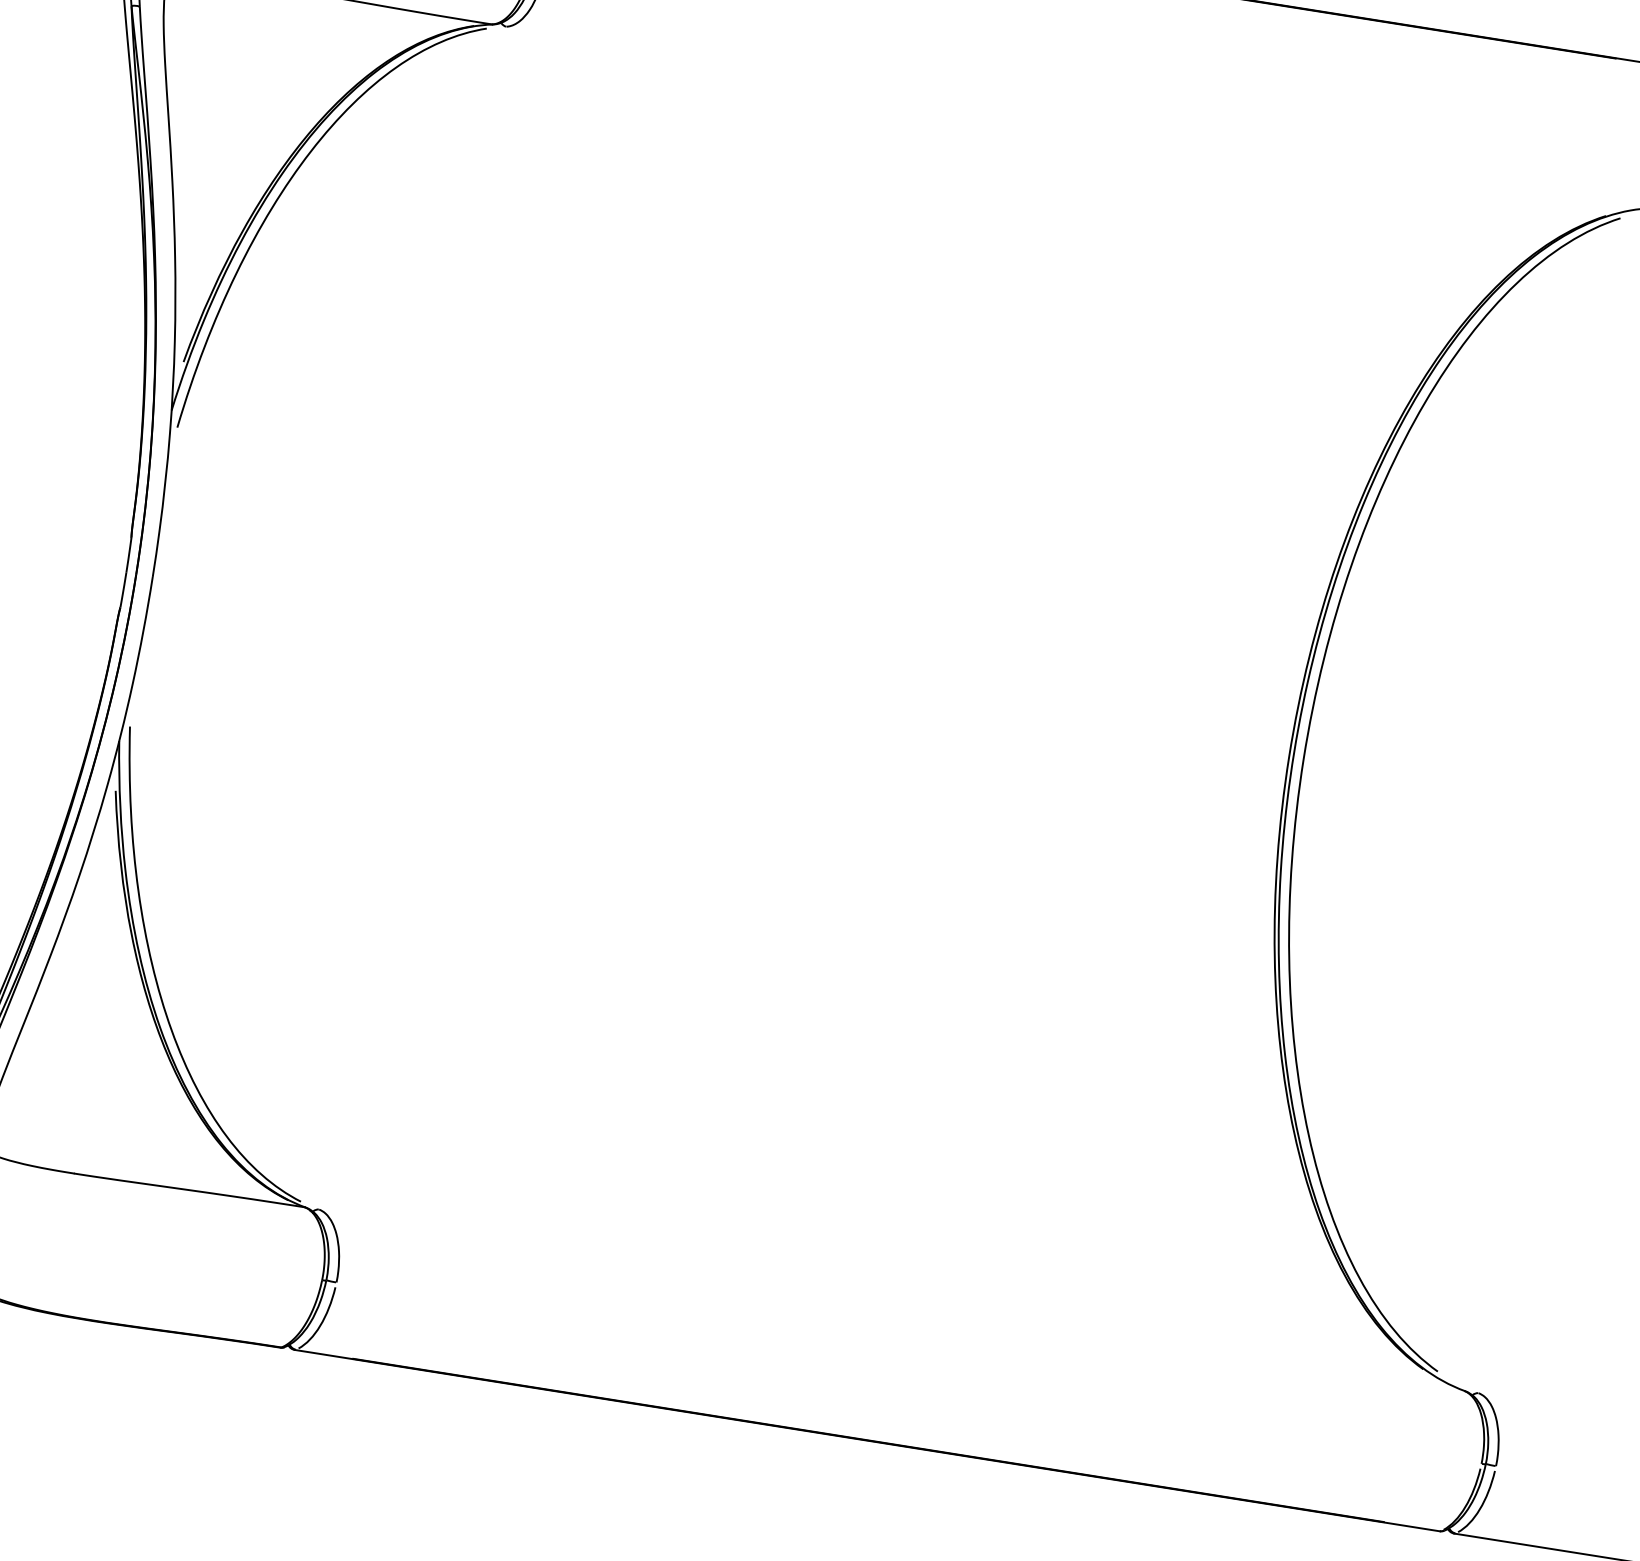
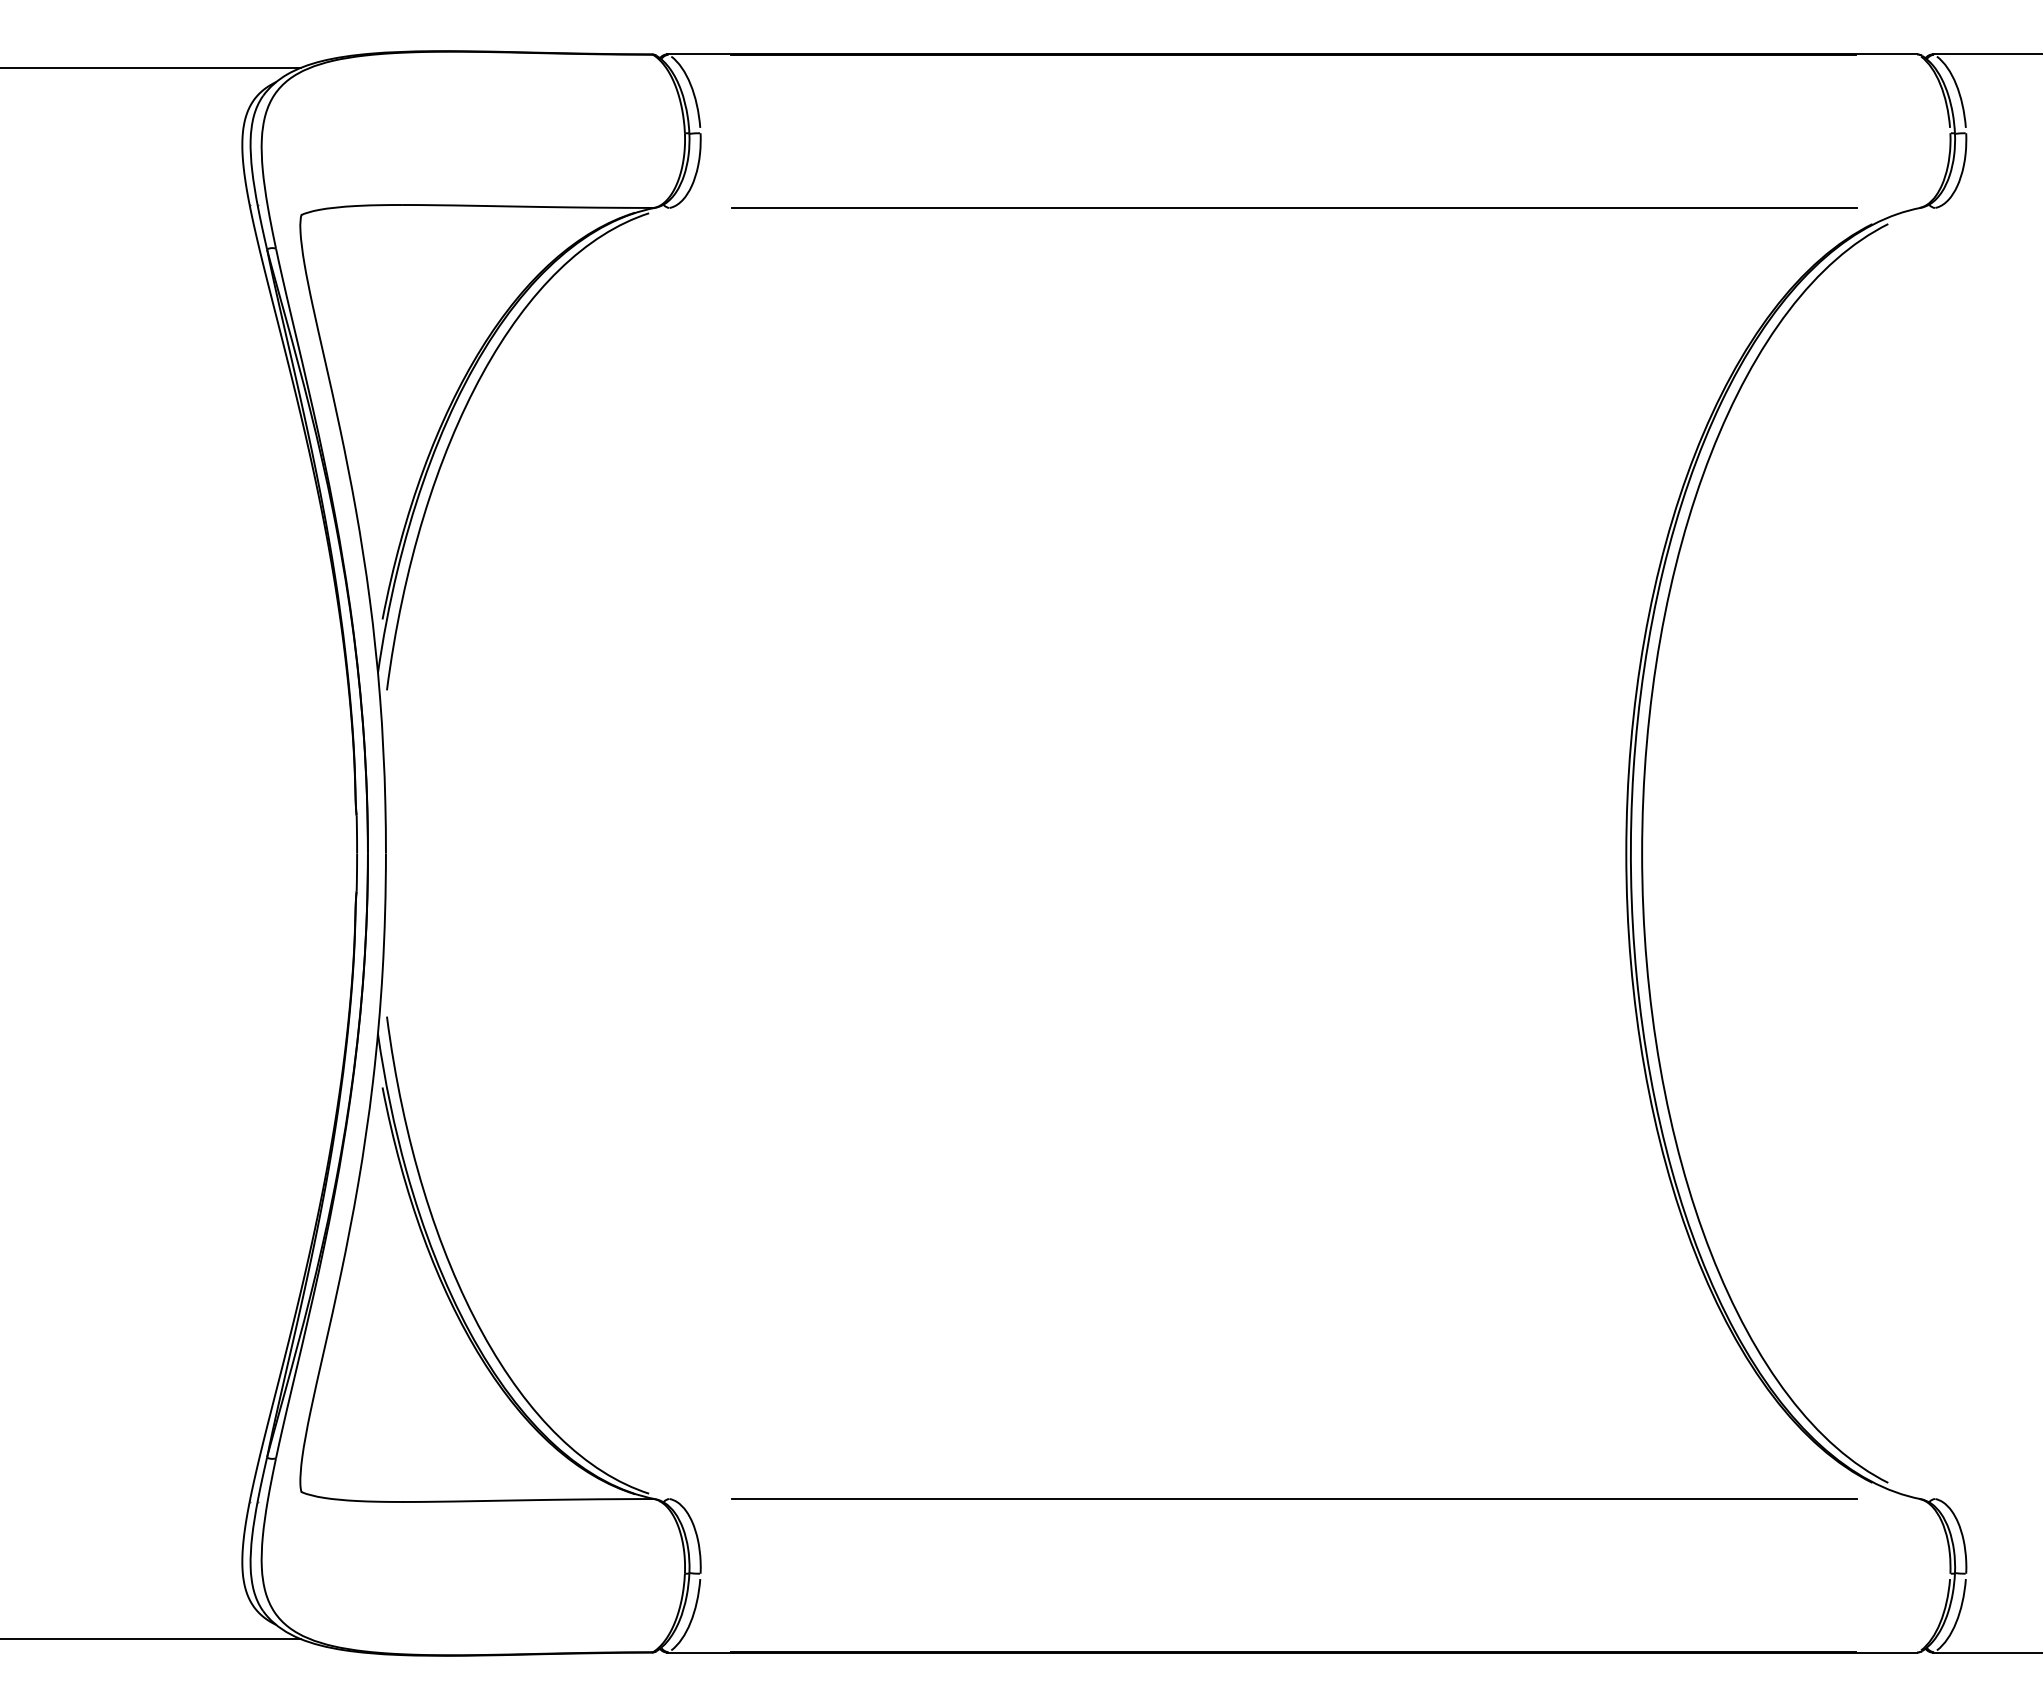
line: (1078, 116) -> (1294, 207), added
line: (891, 1300) -> (1294, 1499), added

